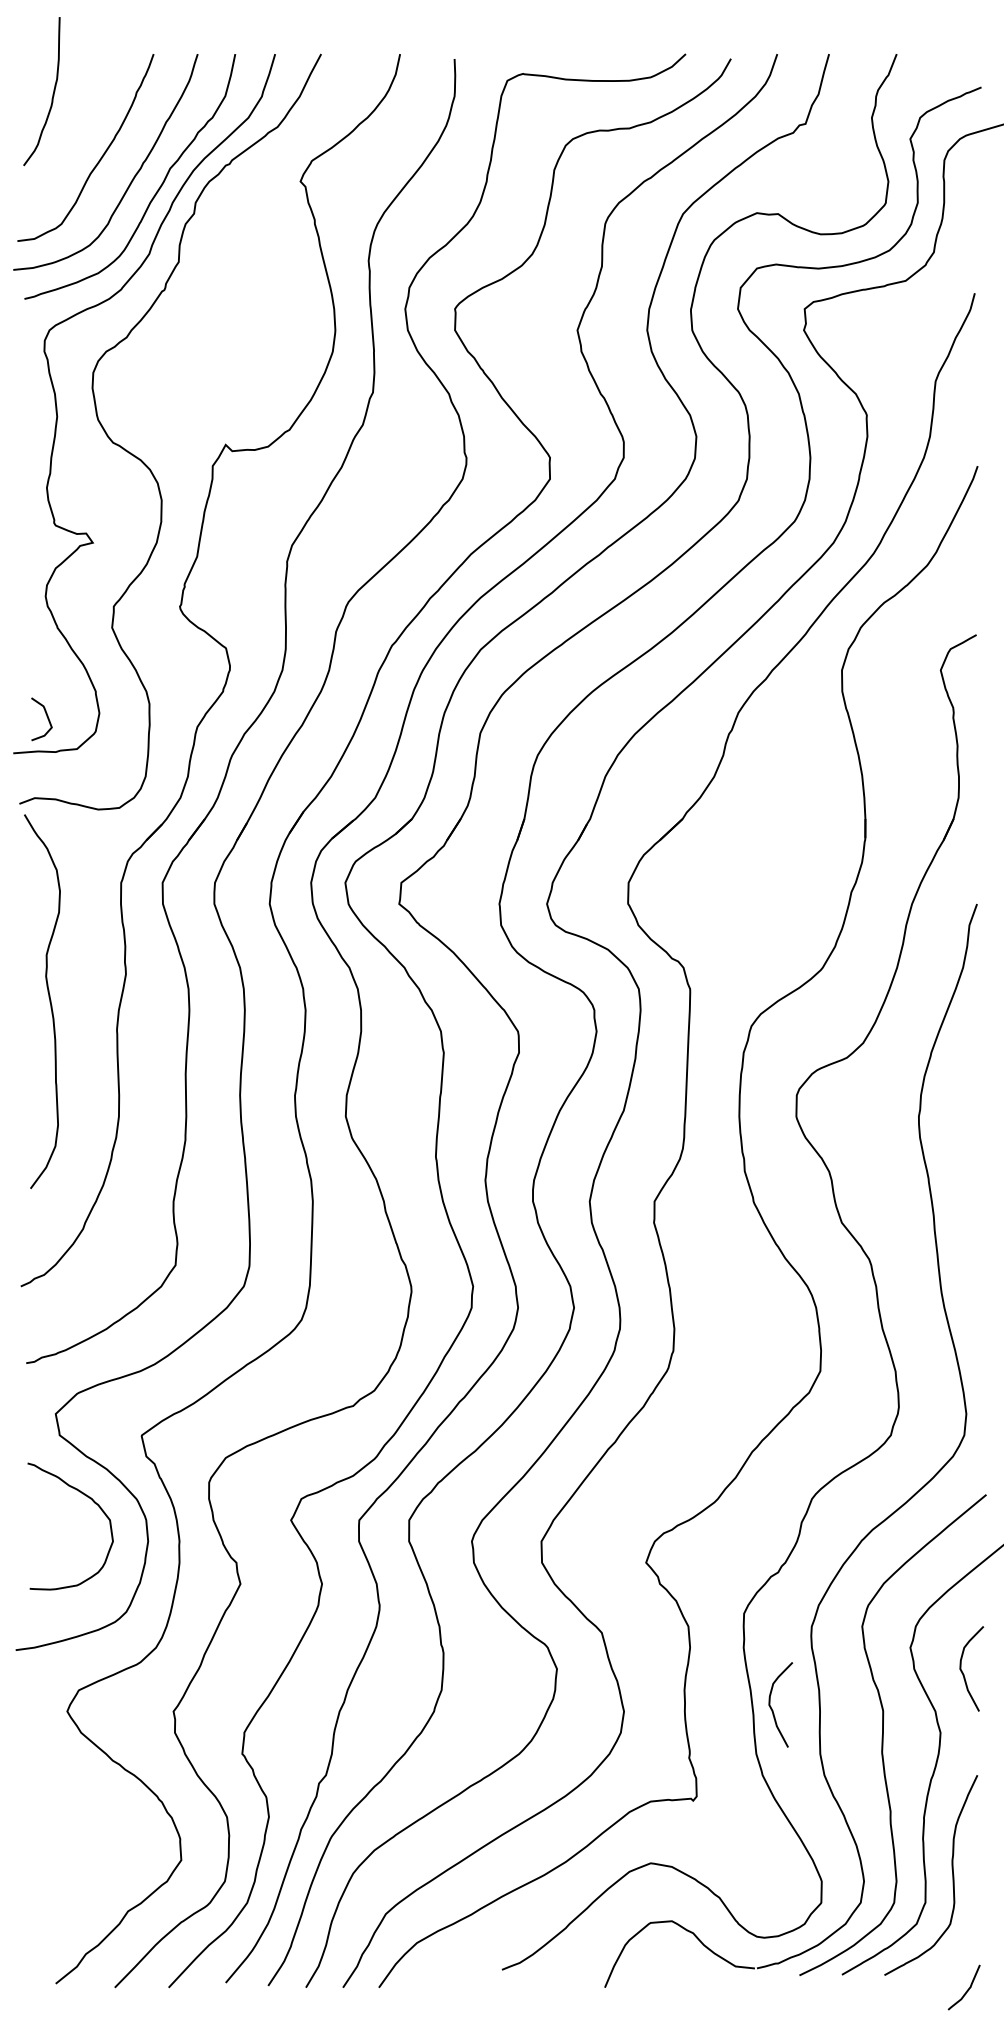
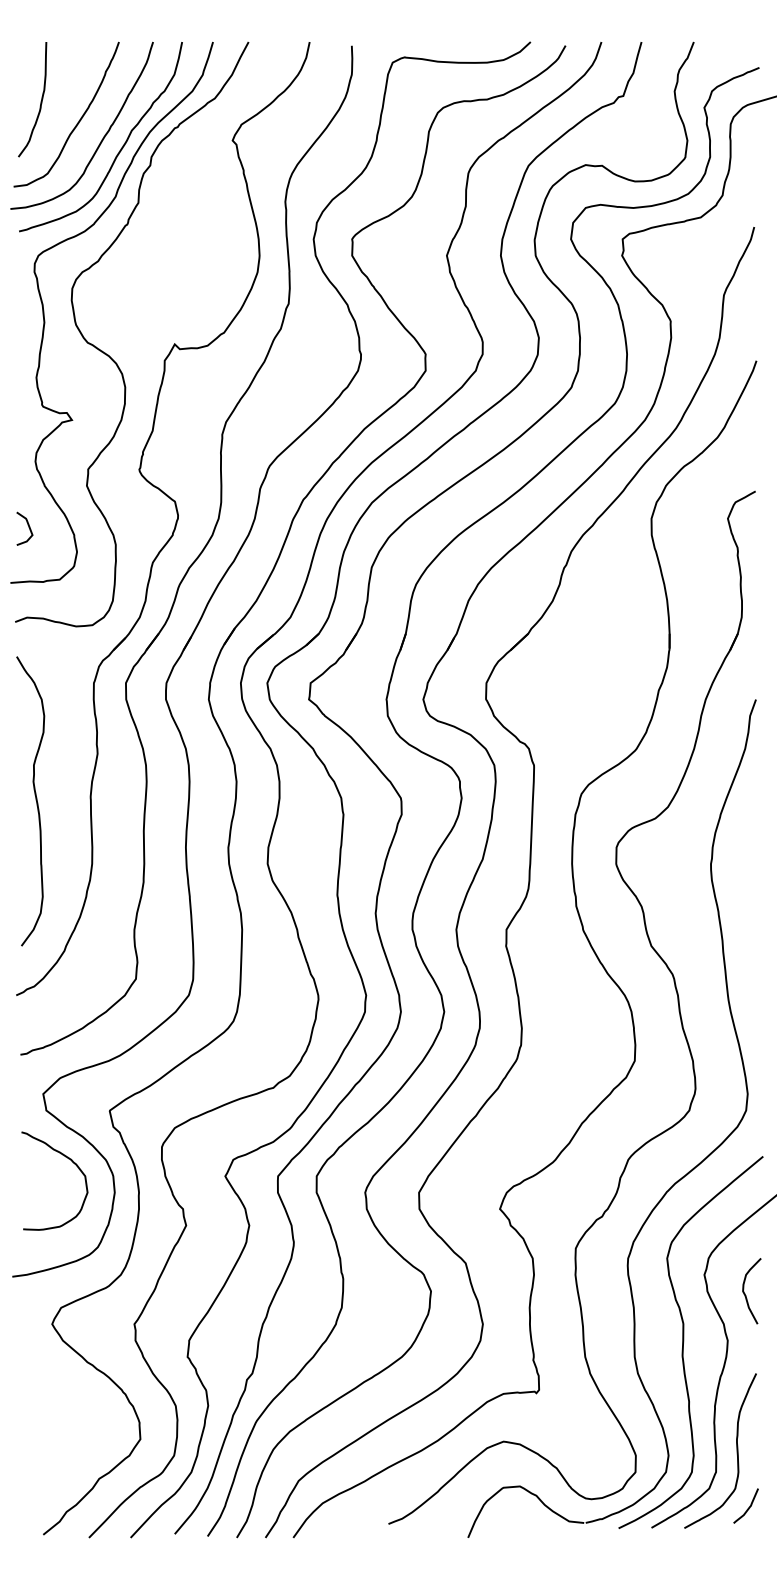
curve: (52, 93) -> (40, 101), moved
curve: (46, 716) -> (28, 526), moved
curve: (49, 1001) -> (36, 801), moved
curve: (772, 1708) -> (597, 1321), removed
curve: (966, 1990) -> (747, 1508), moved

